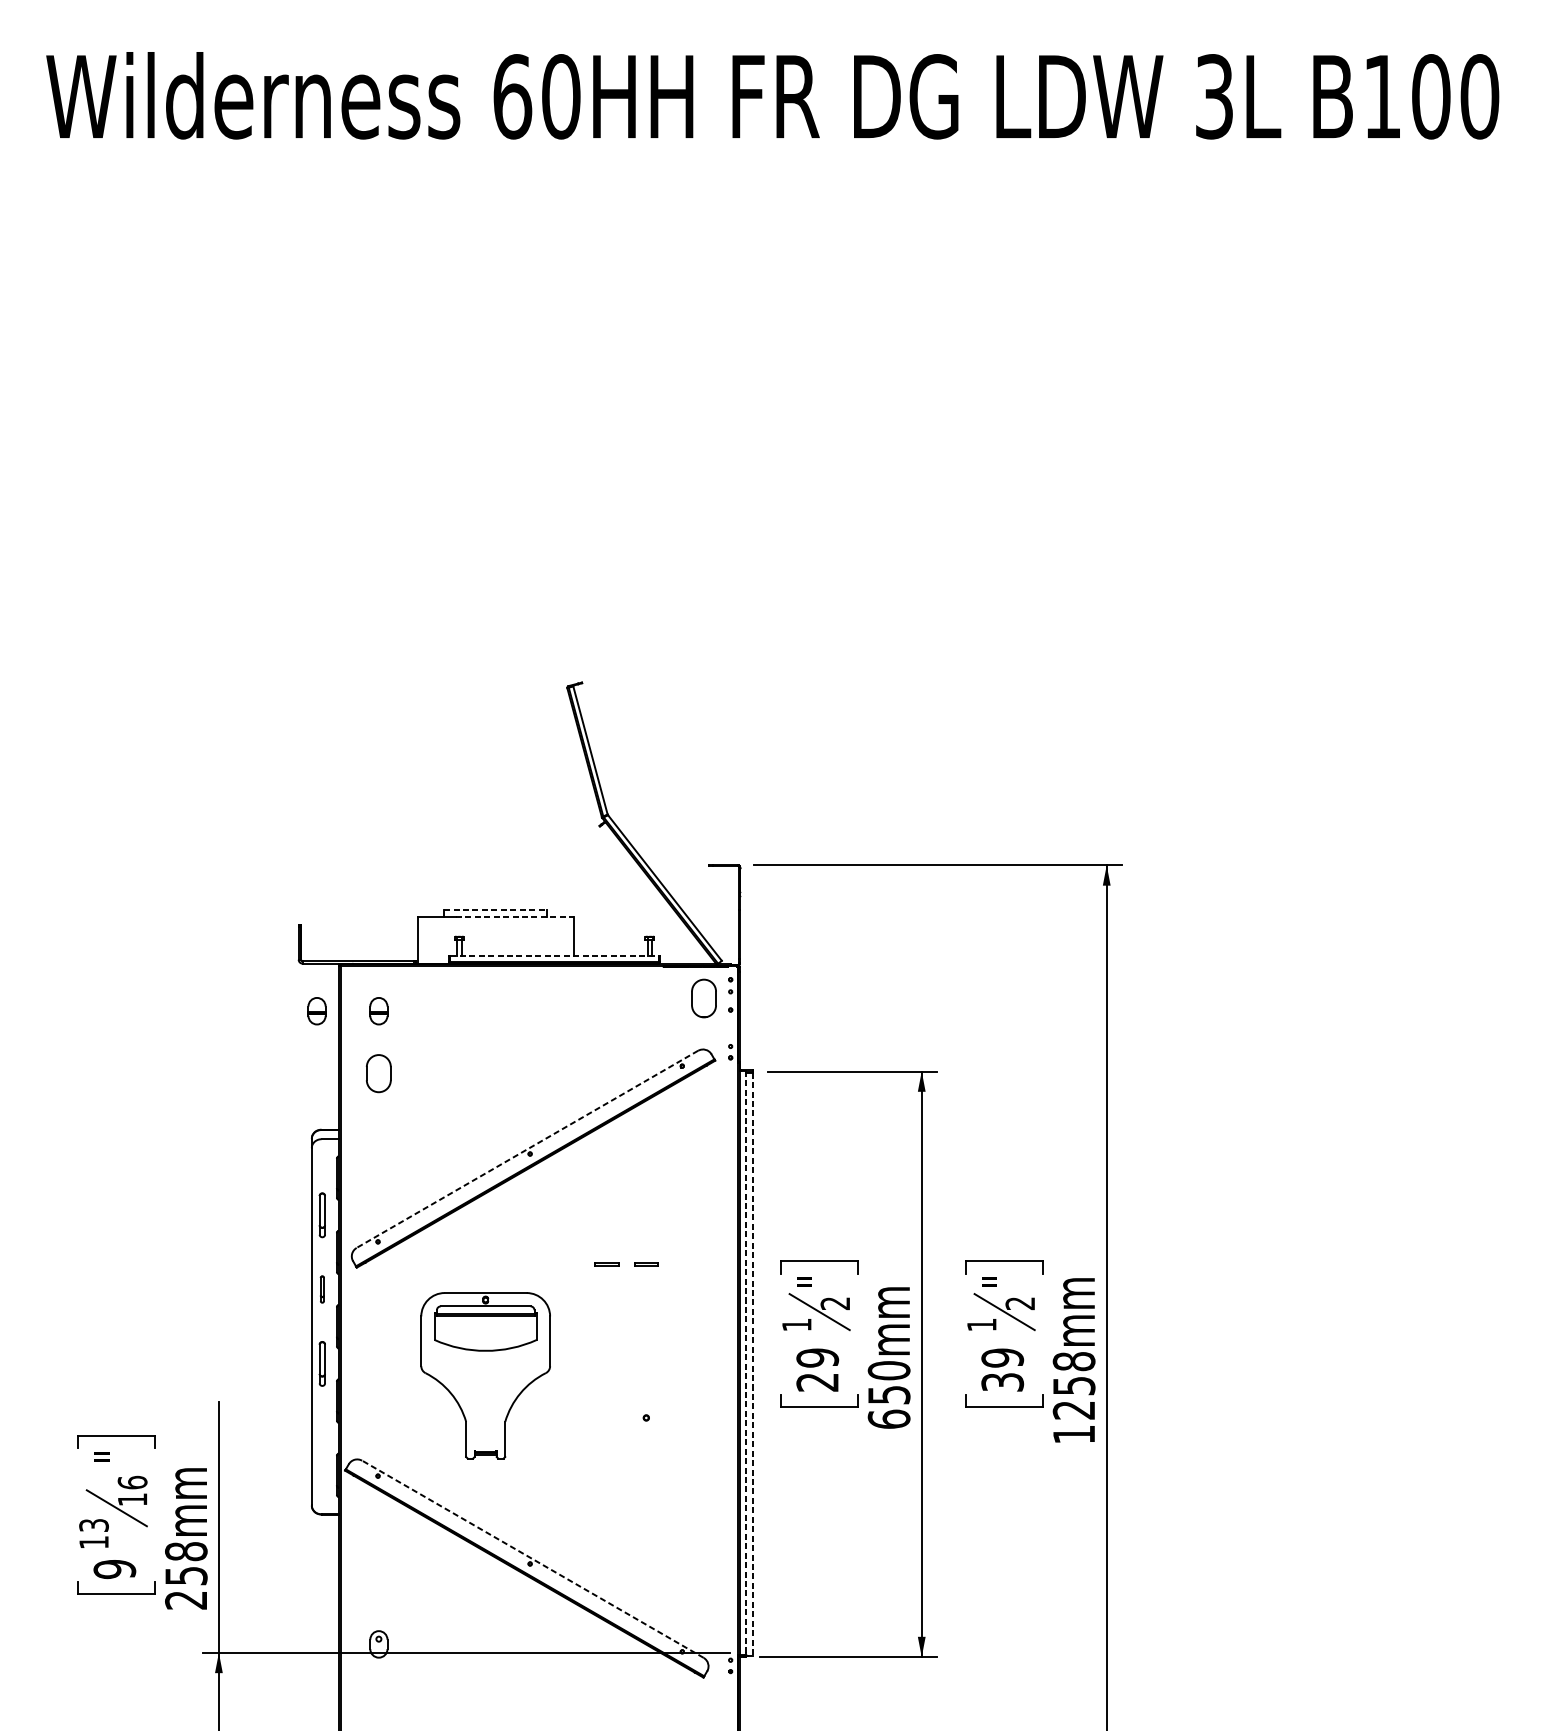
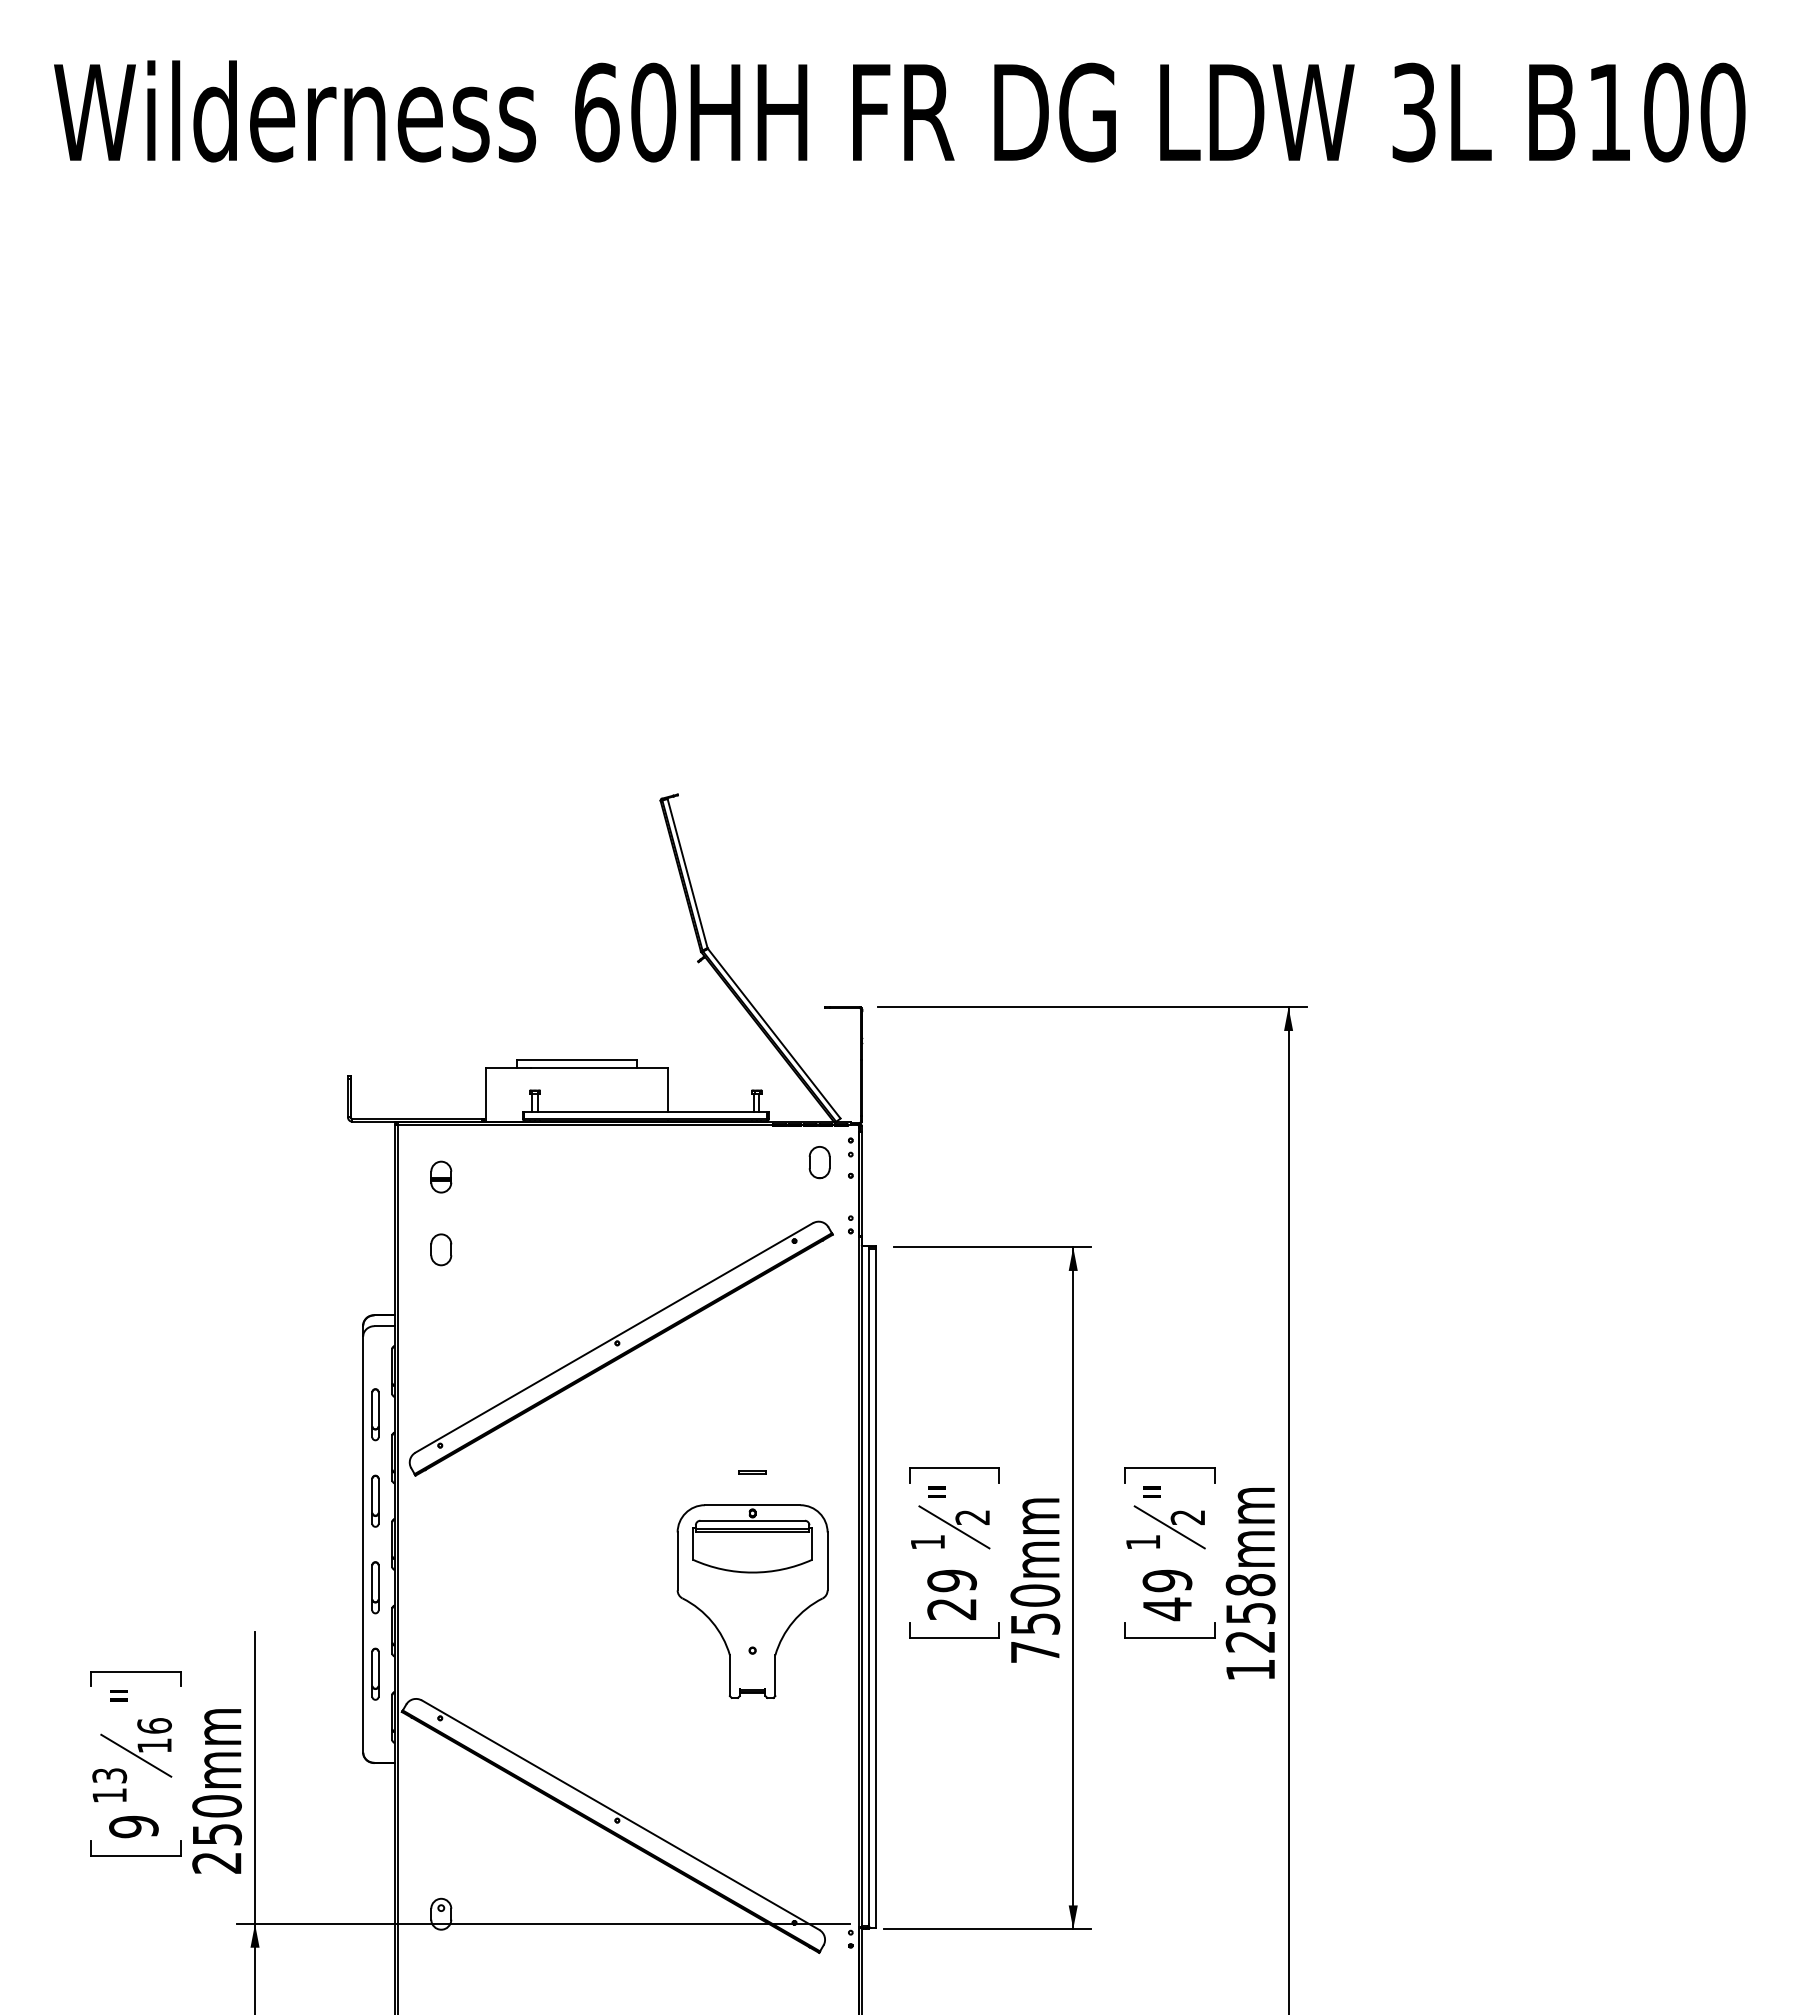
line: (495, 910) -> (577, 1059), dashed -> solid
line: (514, 917) -> (599, 1067), dashed -> solid
line: (554, 955) -> (645, 1112), dashed -> solid
part: (703, 998) -> (819, 1162), size x0.71
part: (317, 1010) -> (369, 1176), removed
part: (379, 1073) -> (441, 1249), size x0.71
line: (527, 1148) -> (614, 1337), dashed -> solid
line: (606, 1264) -> (706, 1471), removed
part: (322, 1288) -> (375, 1500), size x1.67
line: (745, 1362) -> (868, 1586), dashed -> solid
line: (752, 1364) -> (876, 1588), dashed -> solid
part: (485, 1375) -> (752, 1601), moved
text: (1002, 1382) -> (1167, 1609), 39 -> 49
text: (889, 1419) -> (1035, 1652), 650mm -> 750mm
part: (322, 1437) -> (375, 1673), added
text: (185, 1551) -> (216, 1806), 258mm -> 250mm
line: (532, 1559) -> (620, 1815), dashed -> solid

